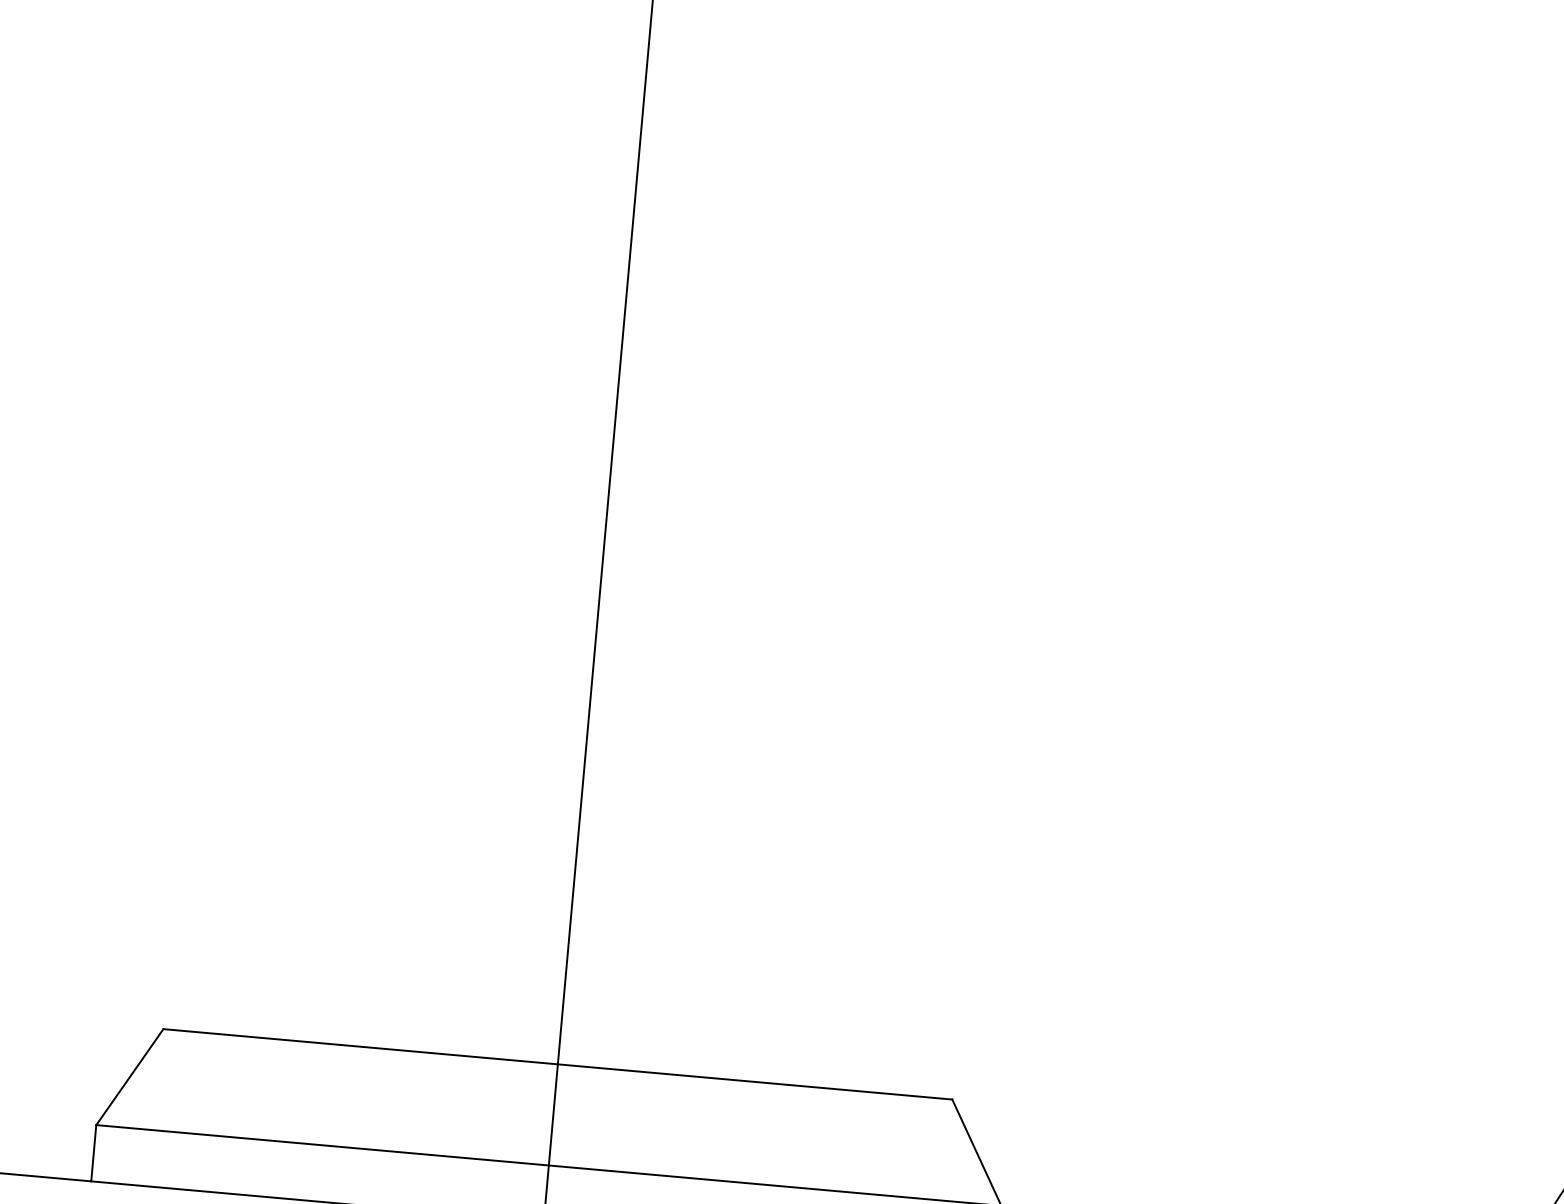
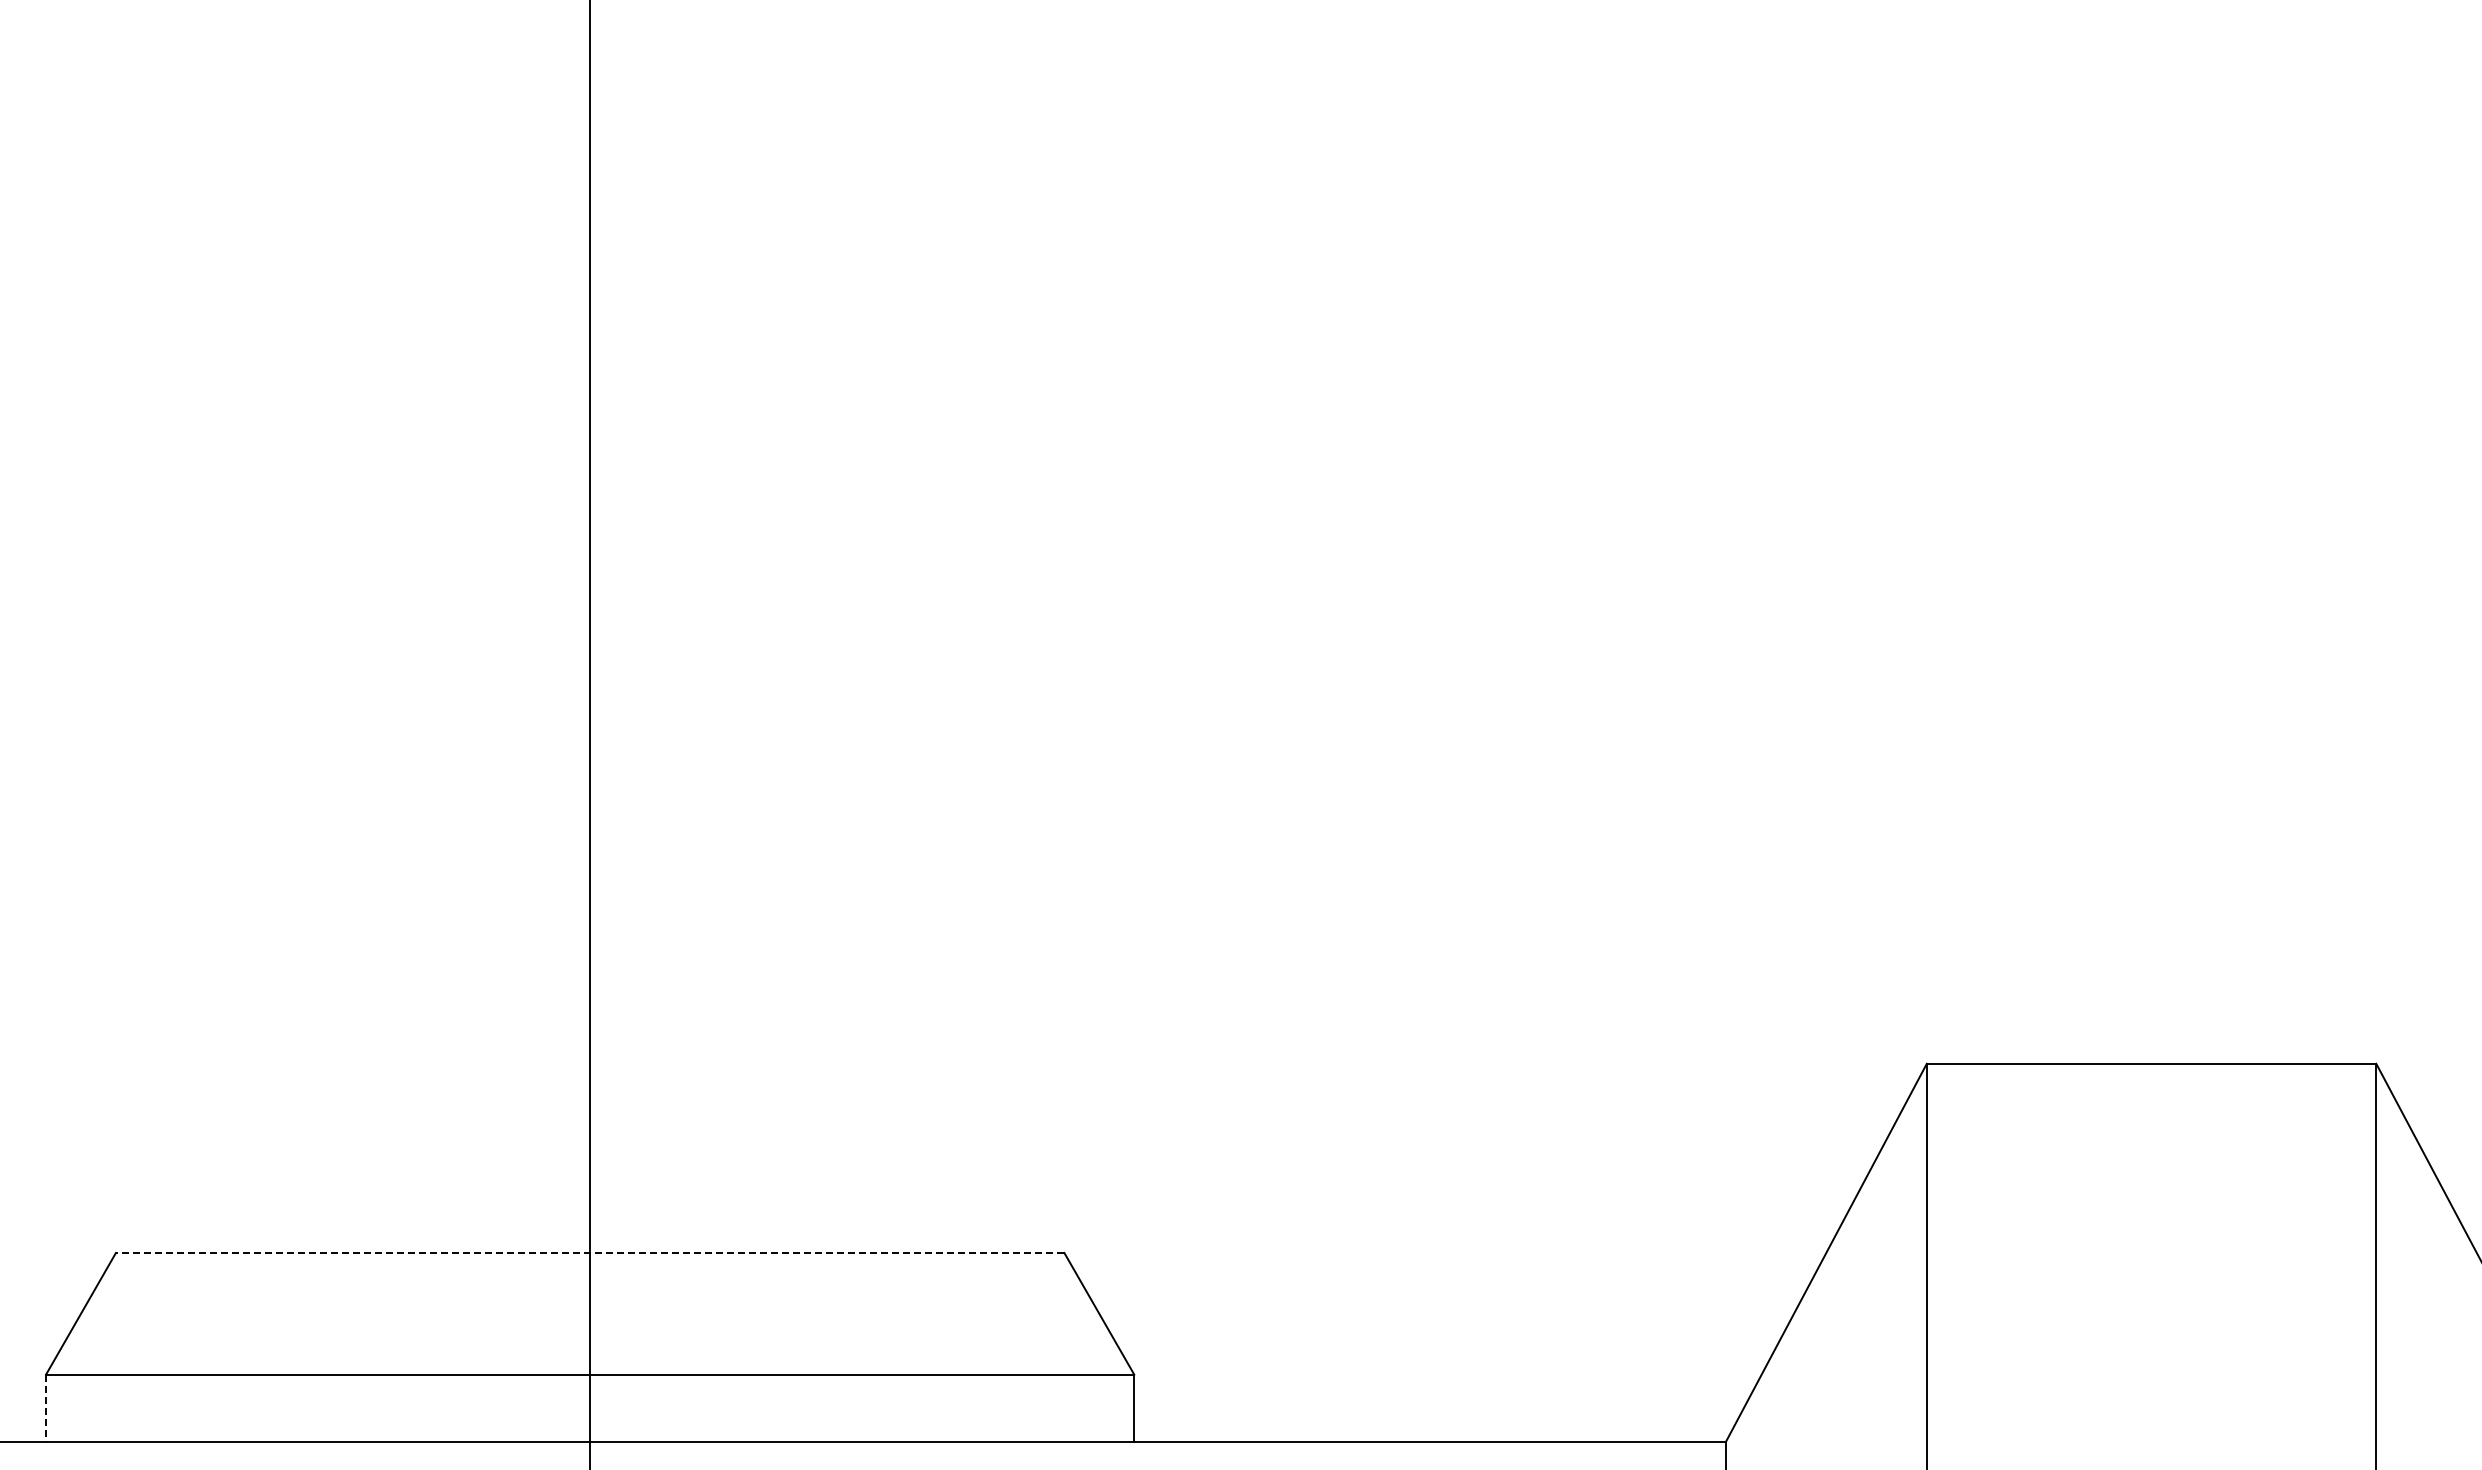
line: (557, 1064) -> (589, 1253), solid -> dashed
line: (94, 1153) -> (46, 1408), solid -> dashed

